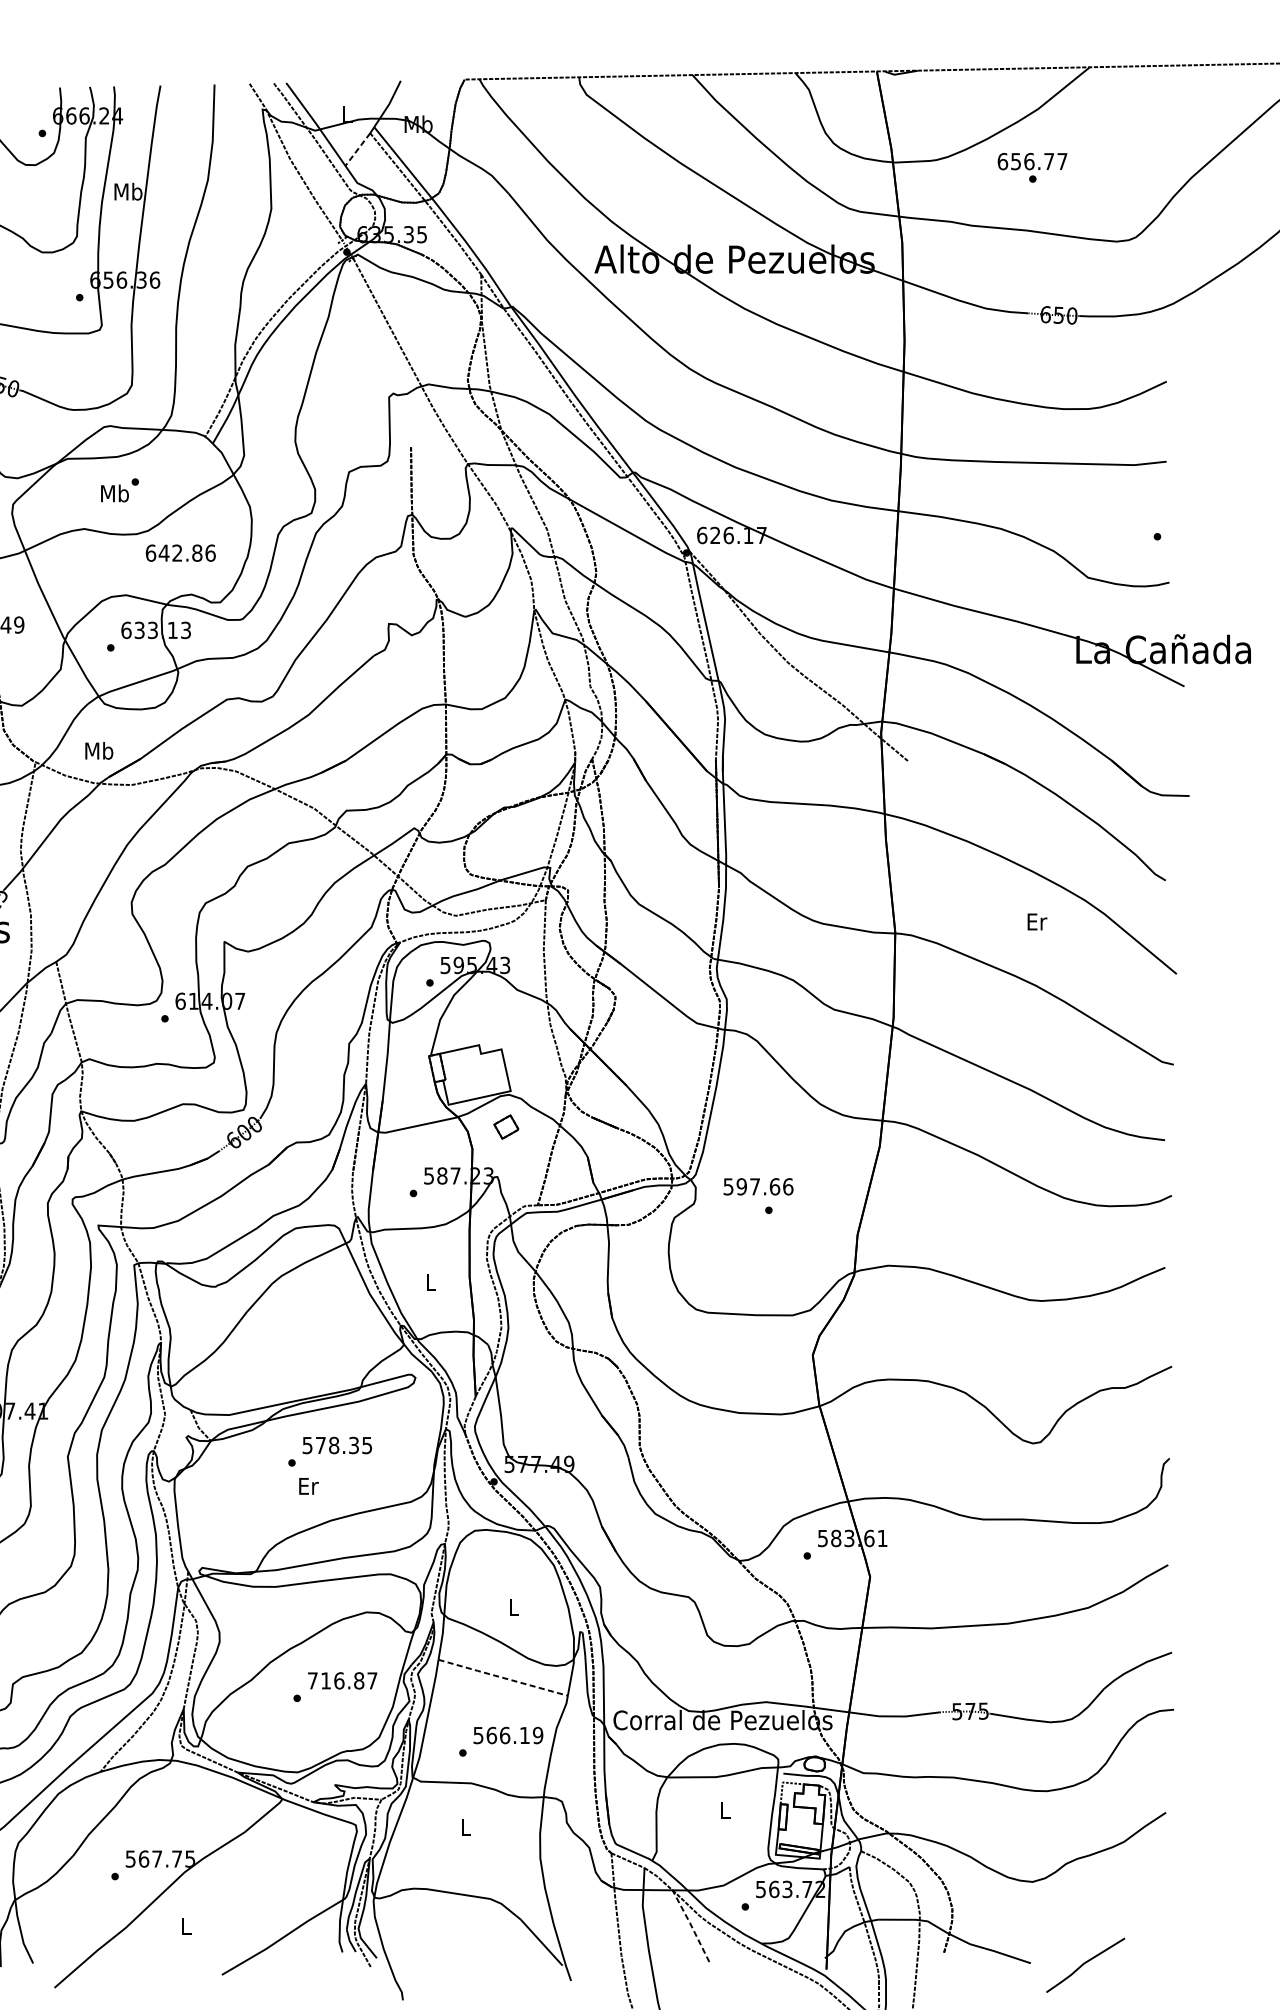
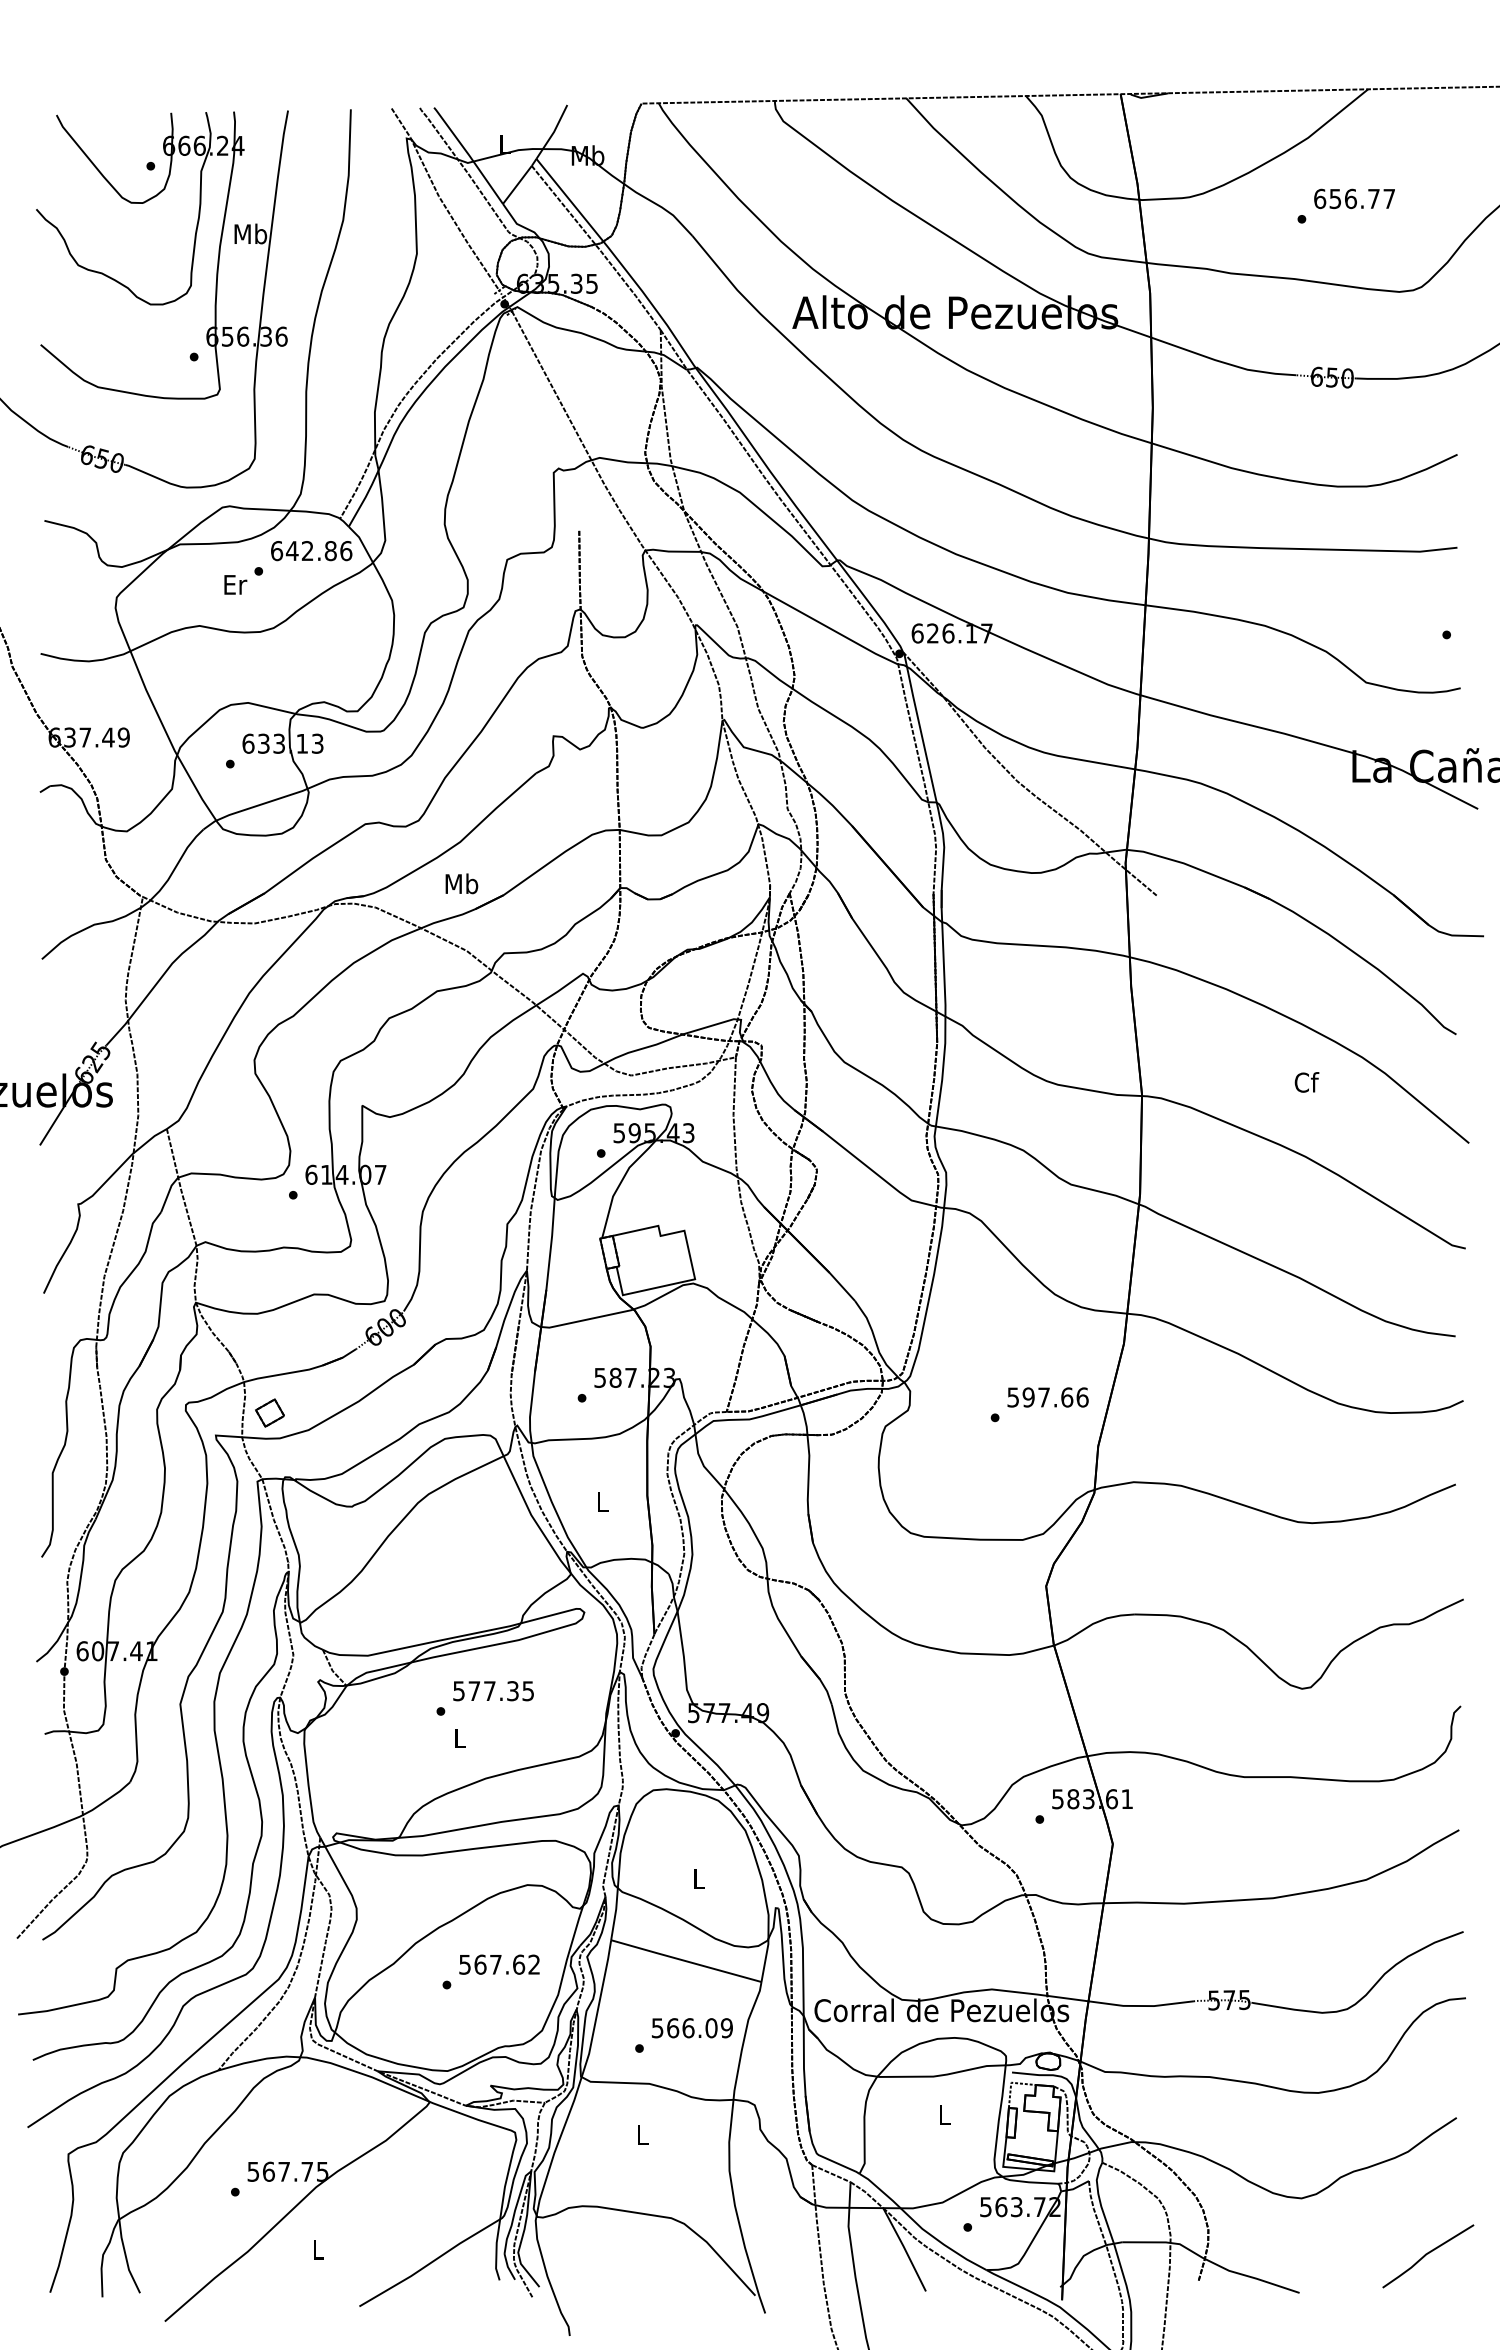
line: (357, 149) -> (517, 184), dashed -> solid
text: (1032, 161) -> (1354, 198), moved
text: (115, 493) -> (235, 584), Mb -> Er
text: (180, 553) -> (311, 551), moved
text: (98, 750) -> (461, 883), moved
text: (1036, 921) -> (1306, 1082), Er -> Cf
part: (505, 1126) -> (269, 1412), moved
text: (758, 1186) -> (1047, 1397), moved
text: (333, 1445) -> (489, 1691), 578.35 -> 577.35
text: (308, 1486) -> (460, 1738), Er -> L
line: (502, 1678) -> (685, 1961), dashed -> solid
text: (342, 1680) -> (499, 1964), 716.87 -> 567.62
text: (524, 1735) -> (711, 2028), 566.19 -> 566.09
line: (690, 1925) -> (904, 2249), dashed -> solid
line: (1085, 1963) -> (1428, 2254), moved

